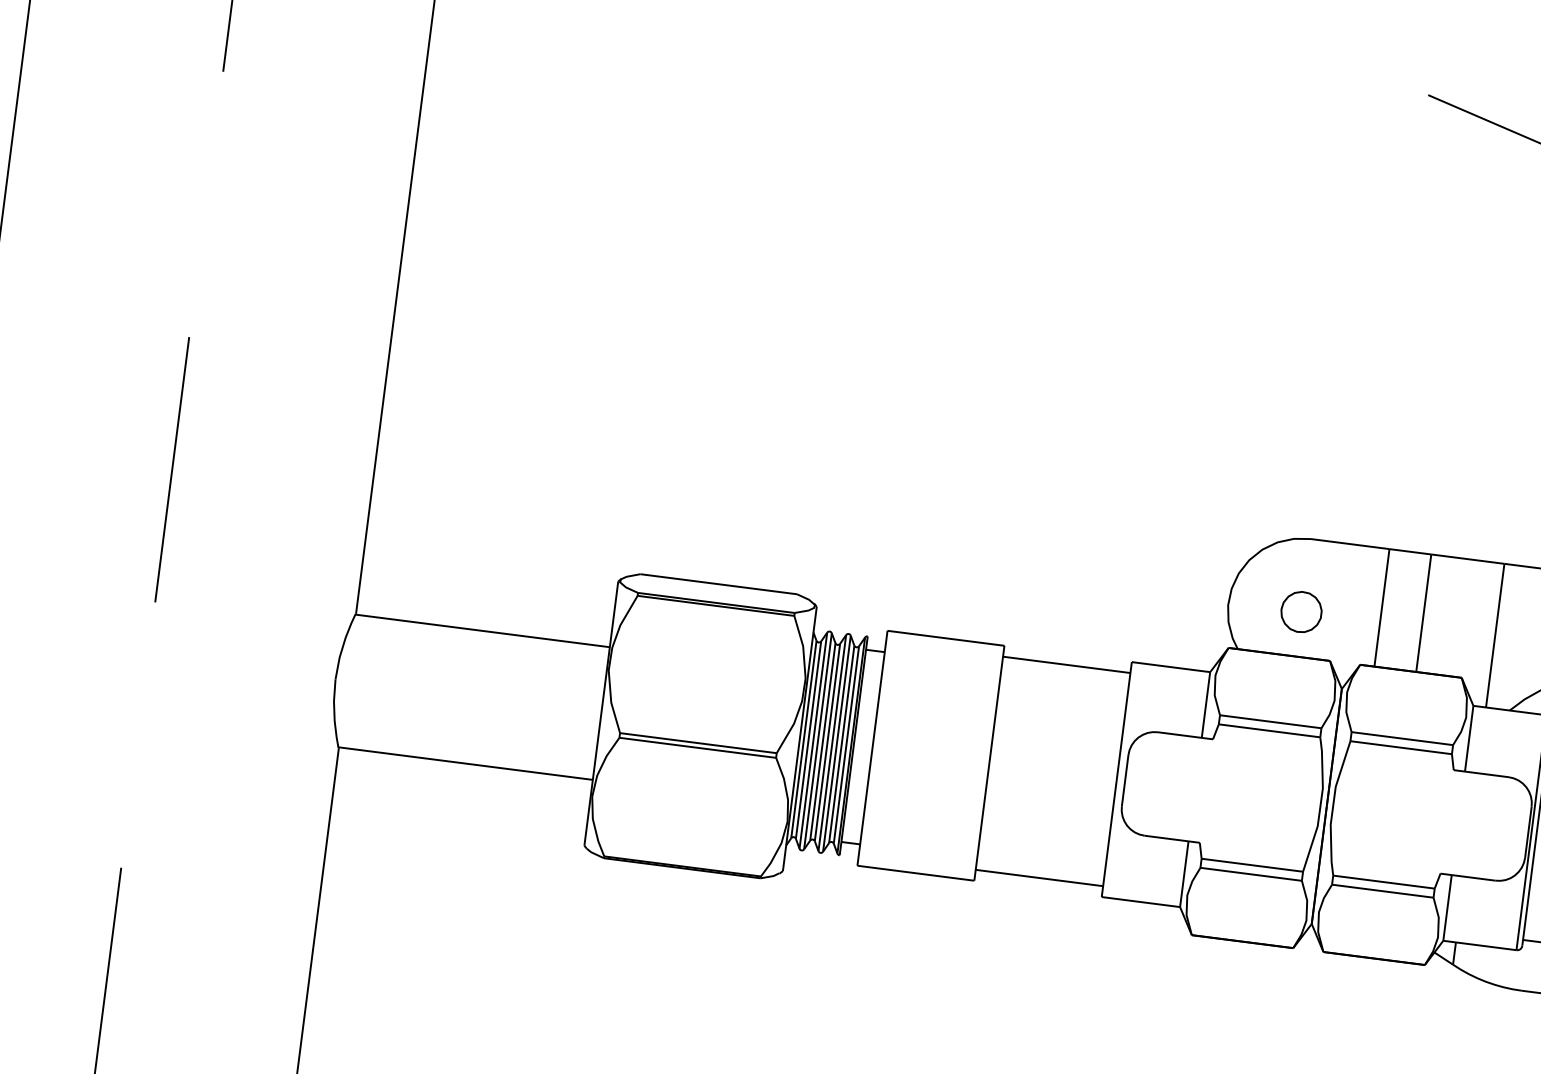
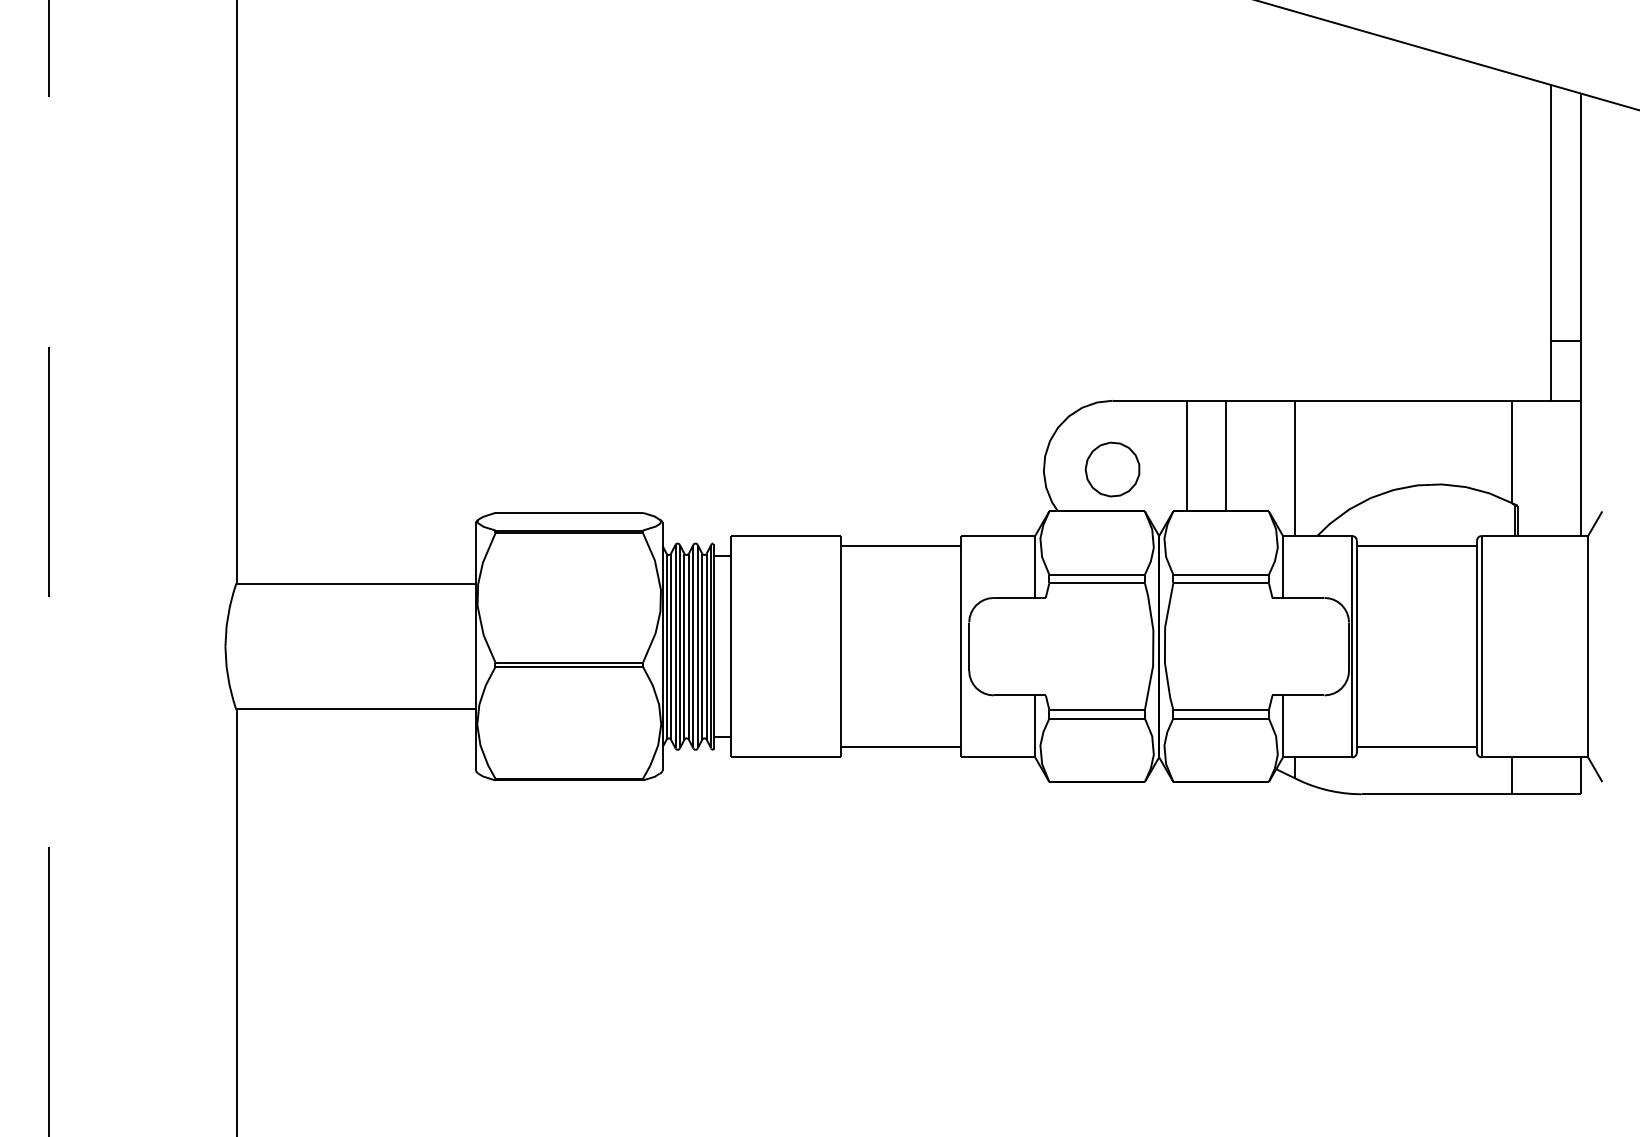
part: (1301, 612) -> (1112, 469), size x1.43

